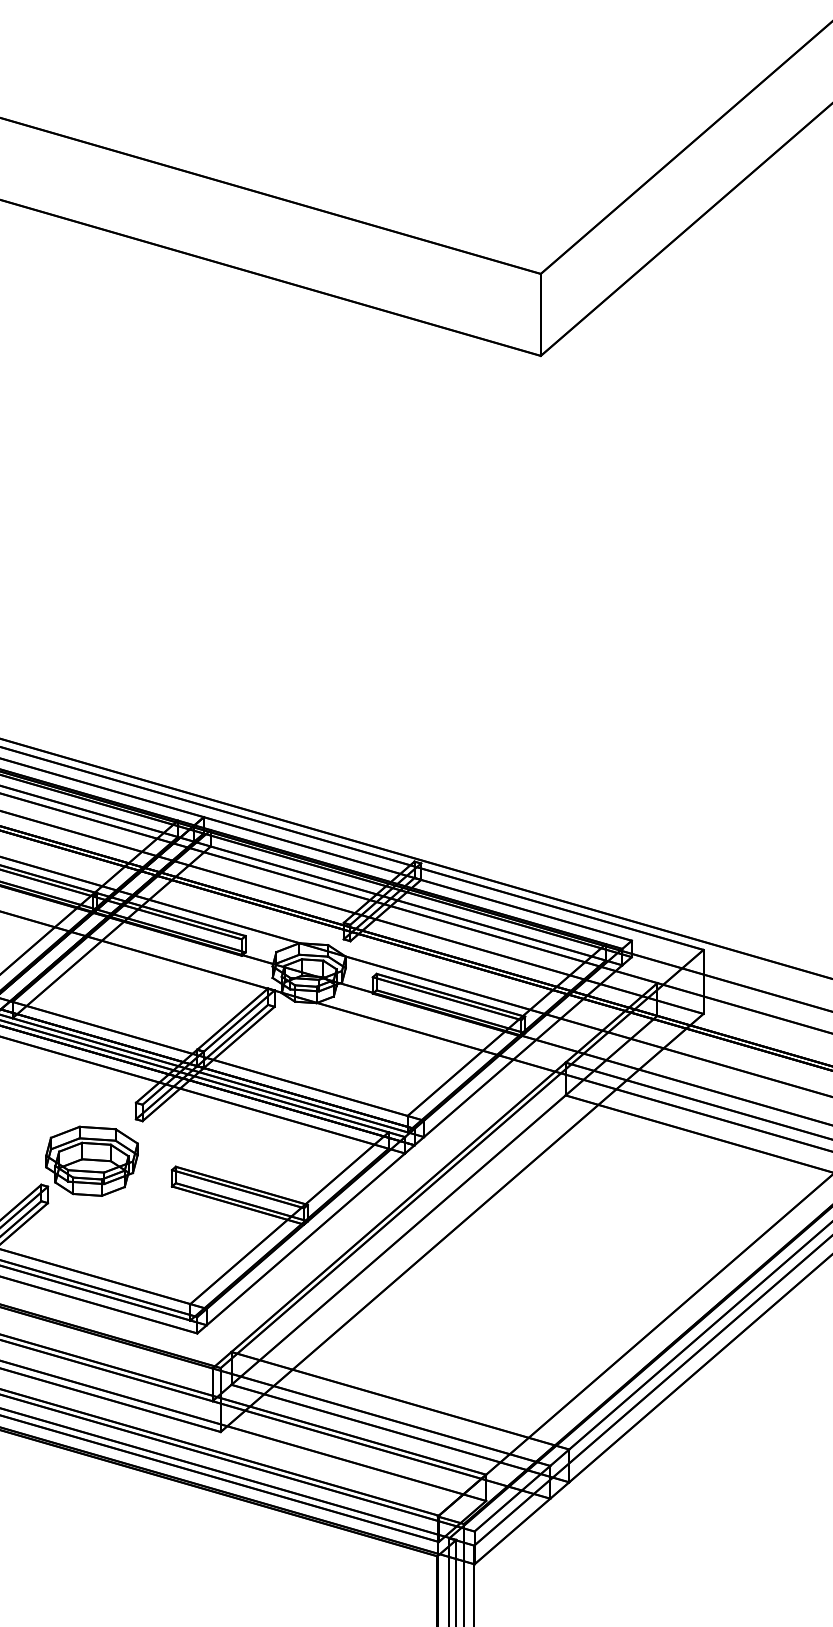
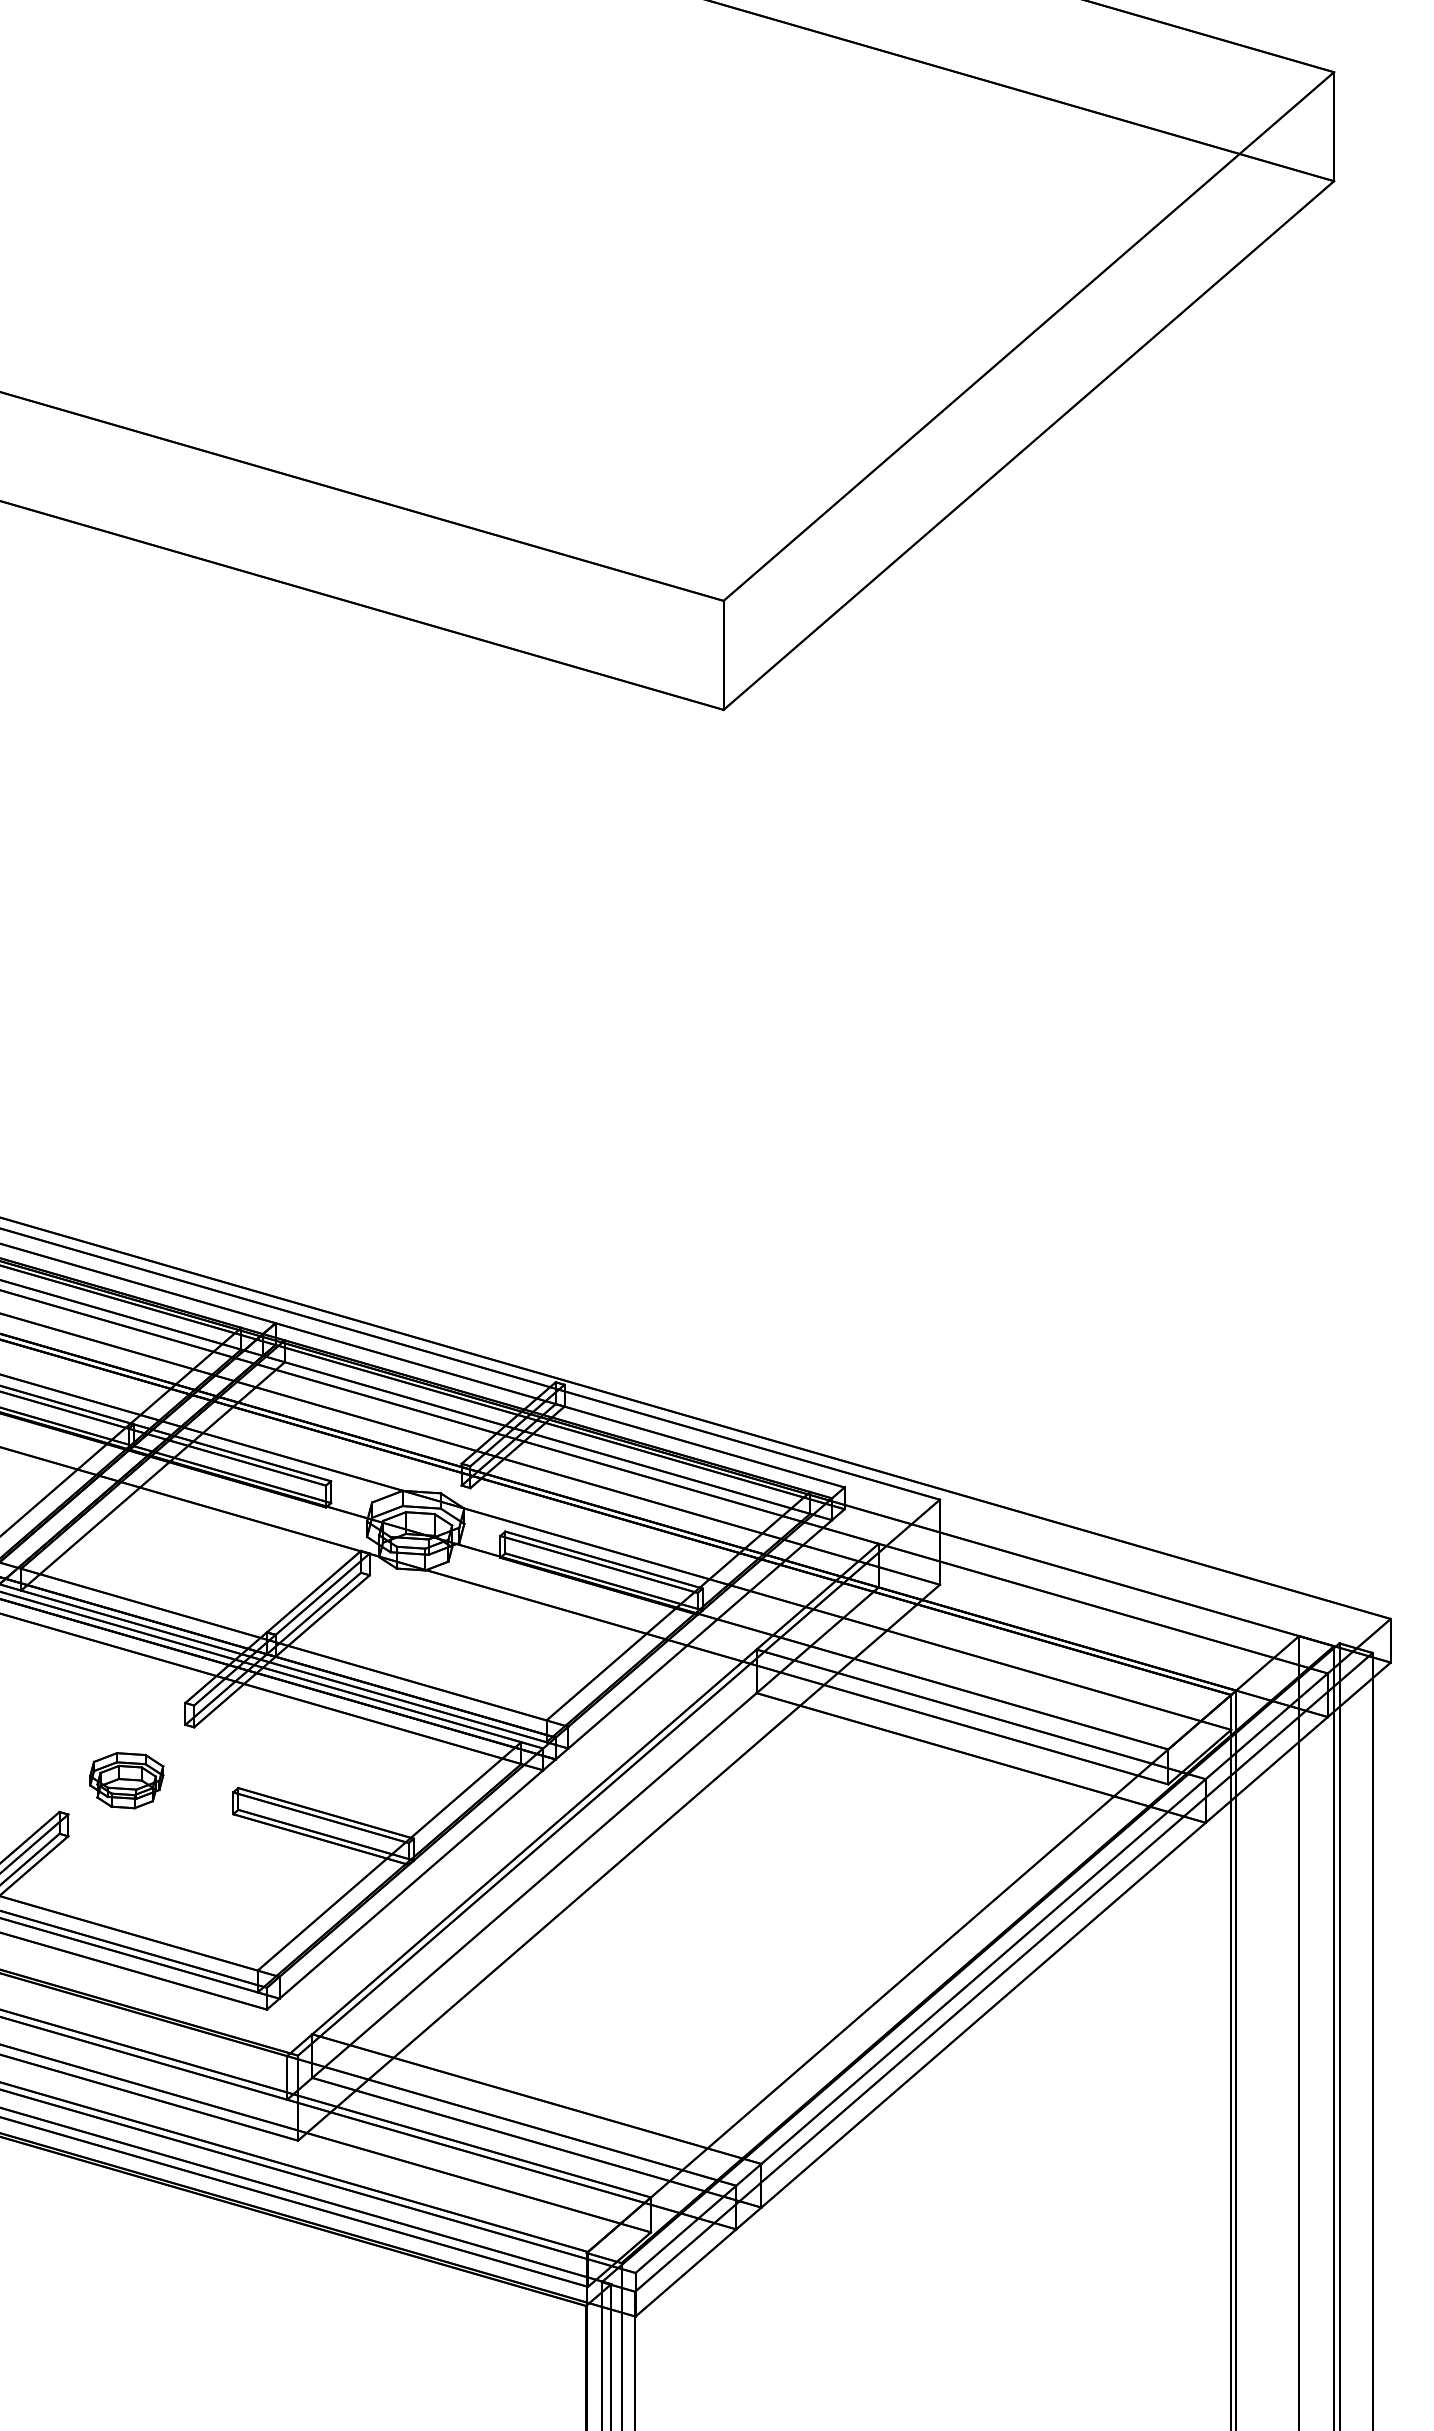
part: (91, 1161) -> (126, 1780), size x0.6

